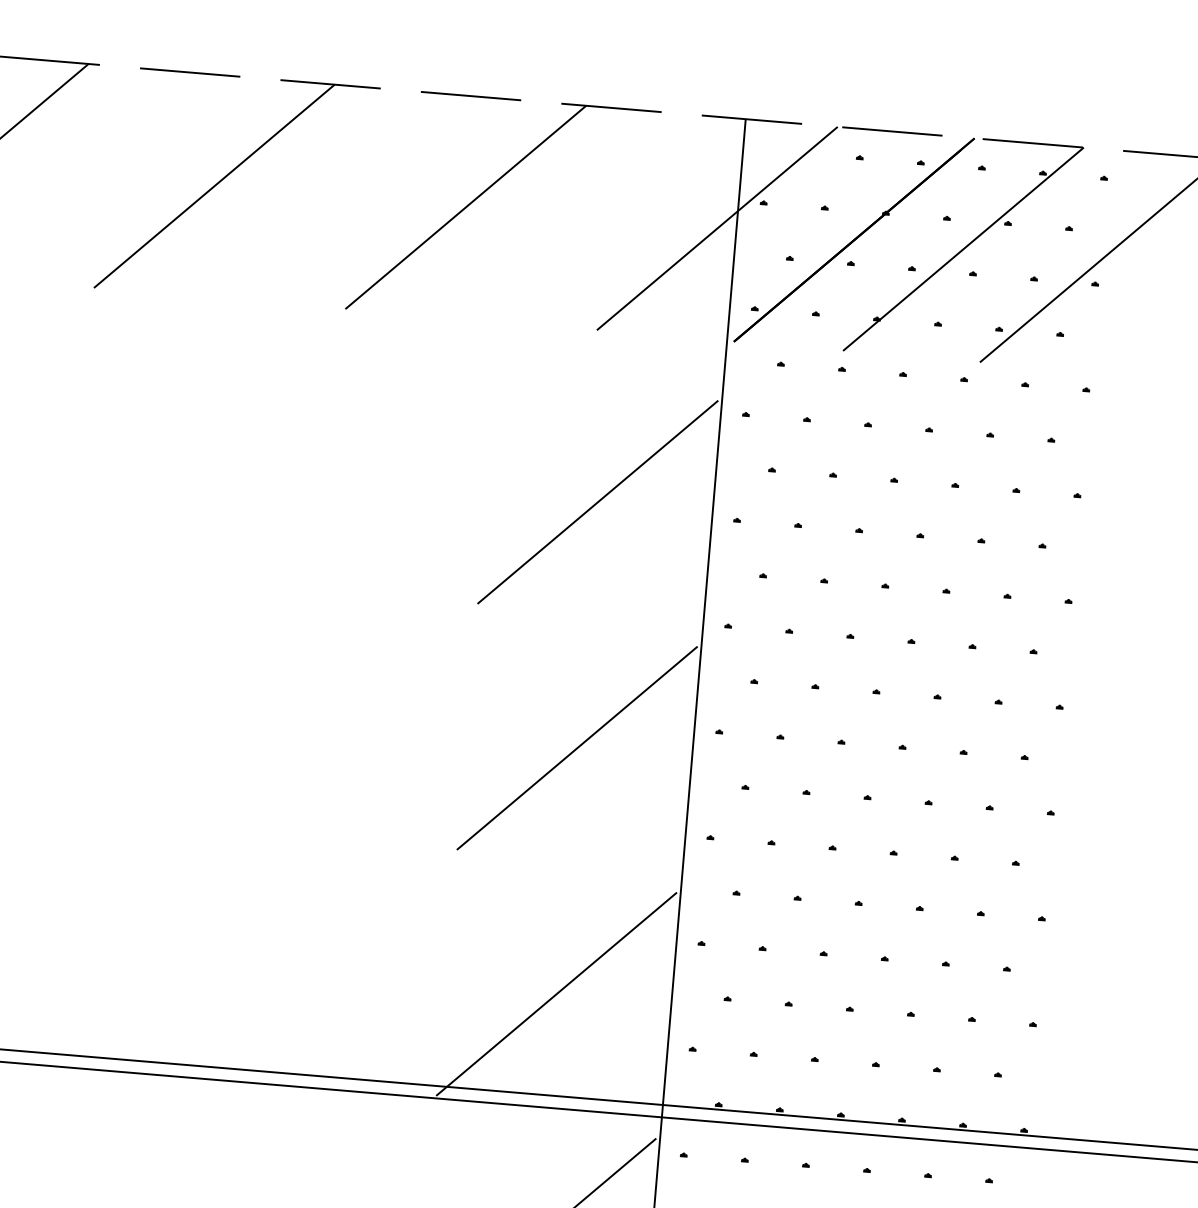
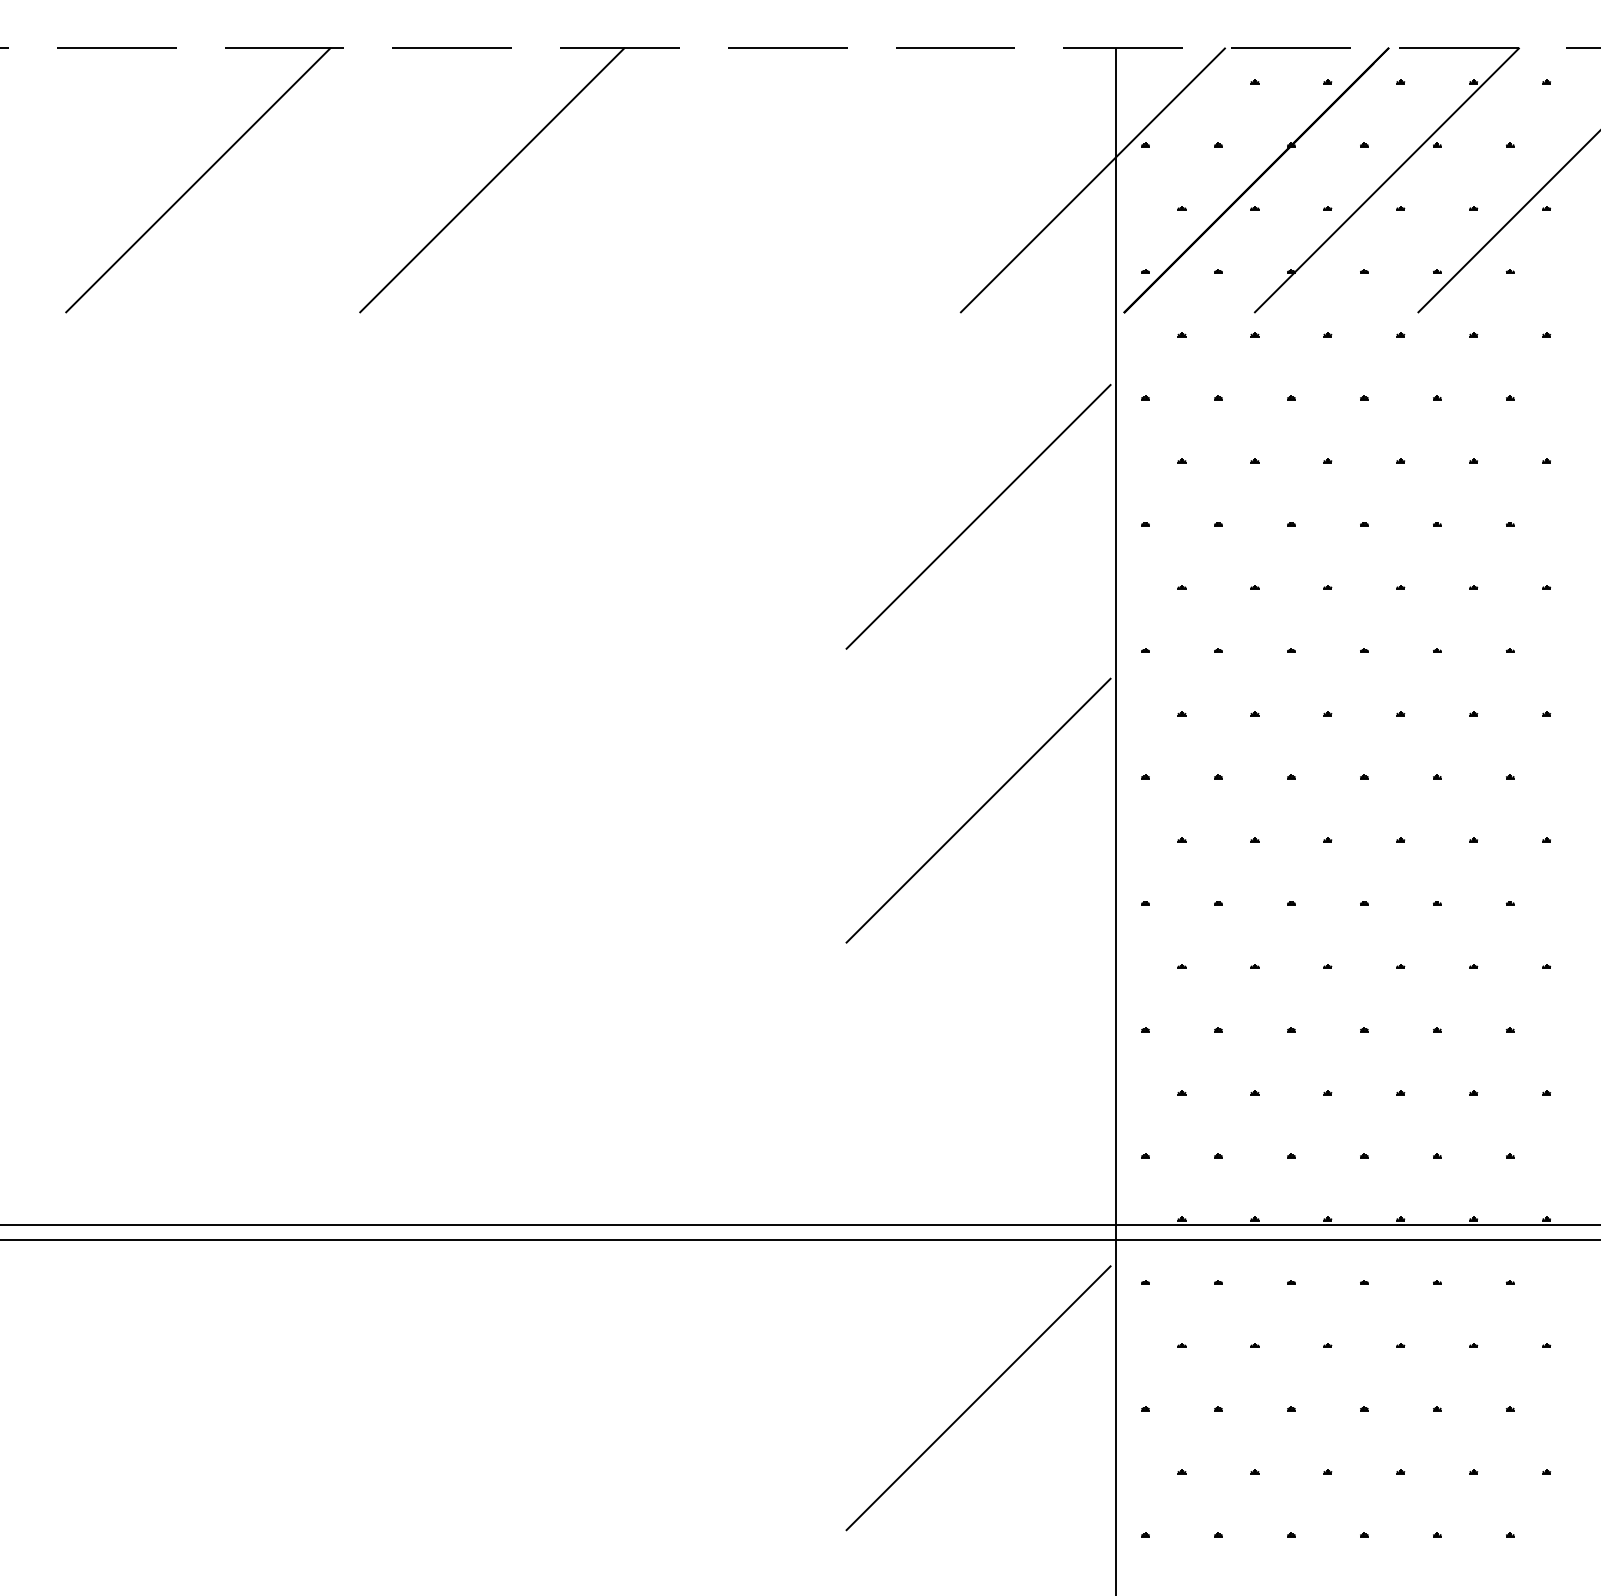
line: (465, 206) -> (792, 179), removed
line: (556, 994) -> (978, 1104), removed

